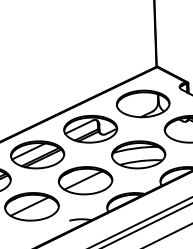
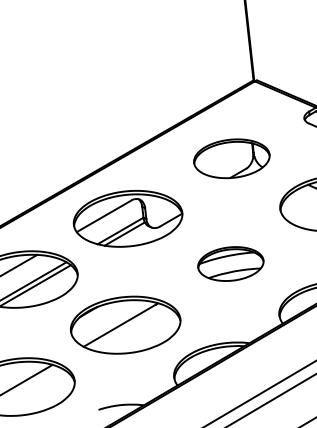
part: (142, 103) -> (230, 157), size x0.7
part: (138, 154) -> (230, 263), size x0.6

